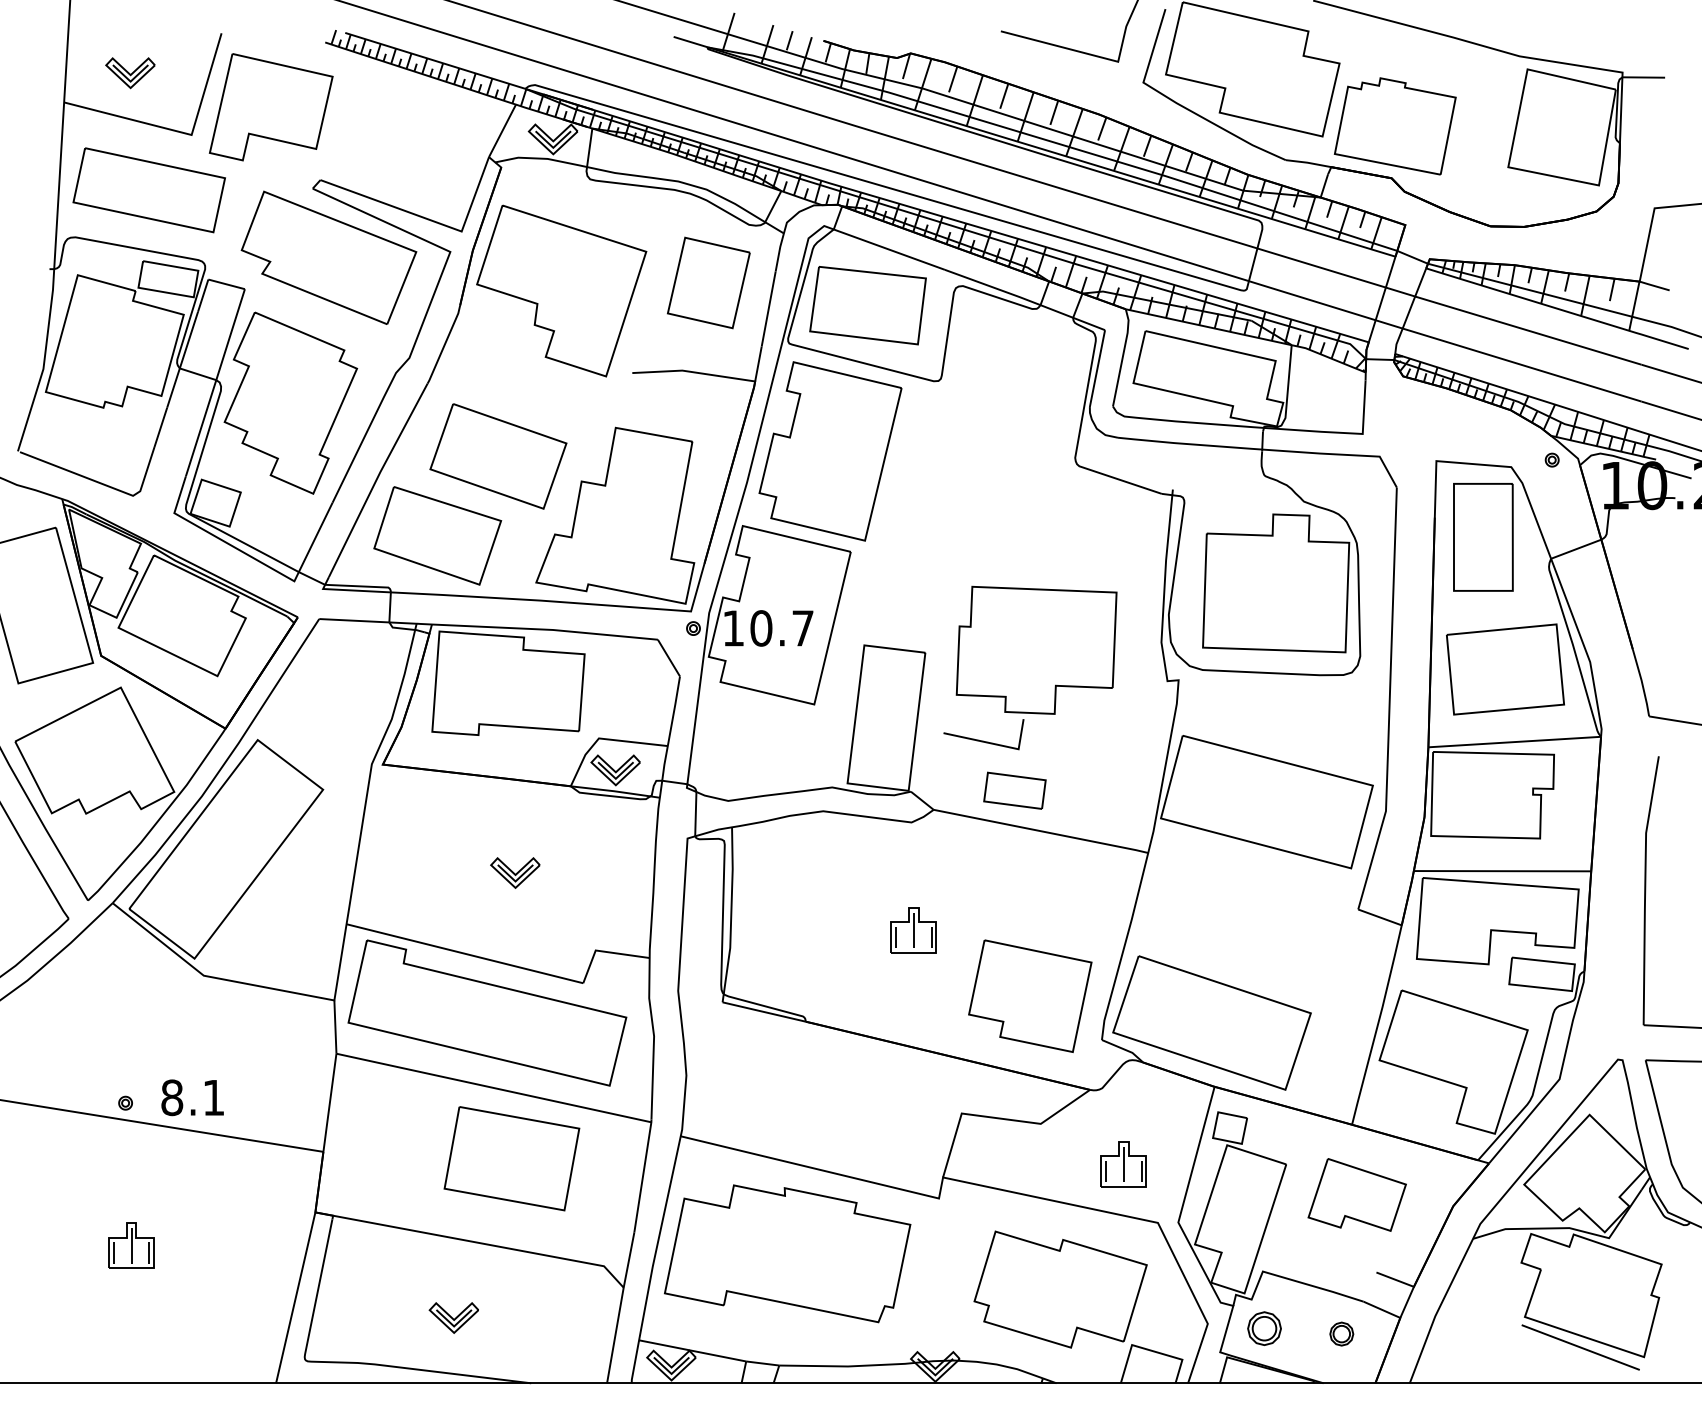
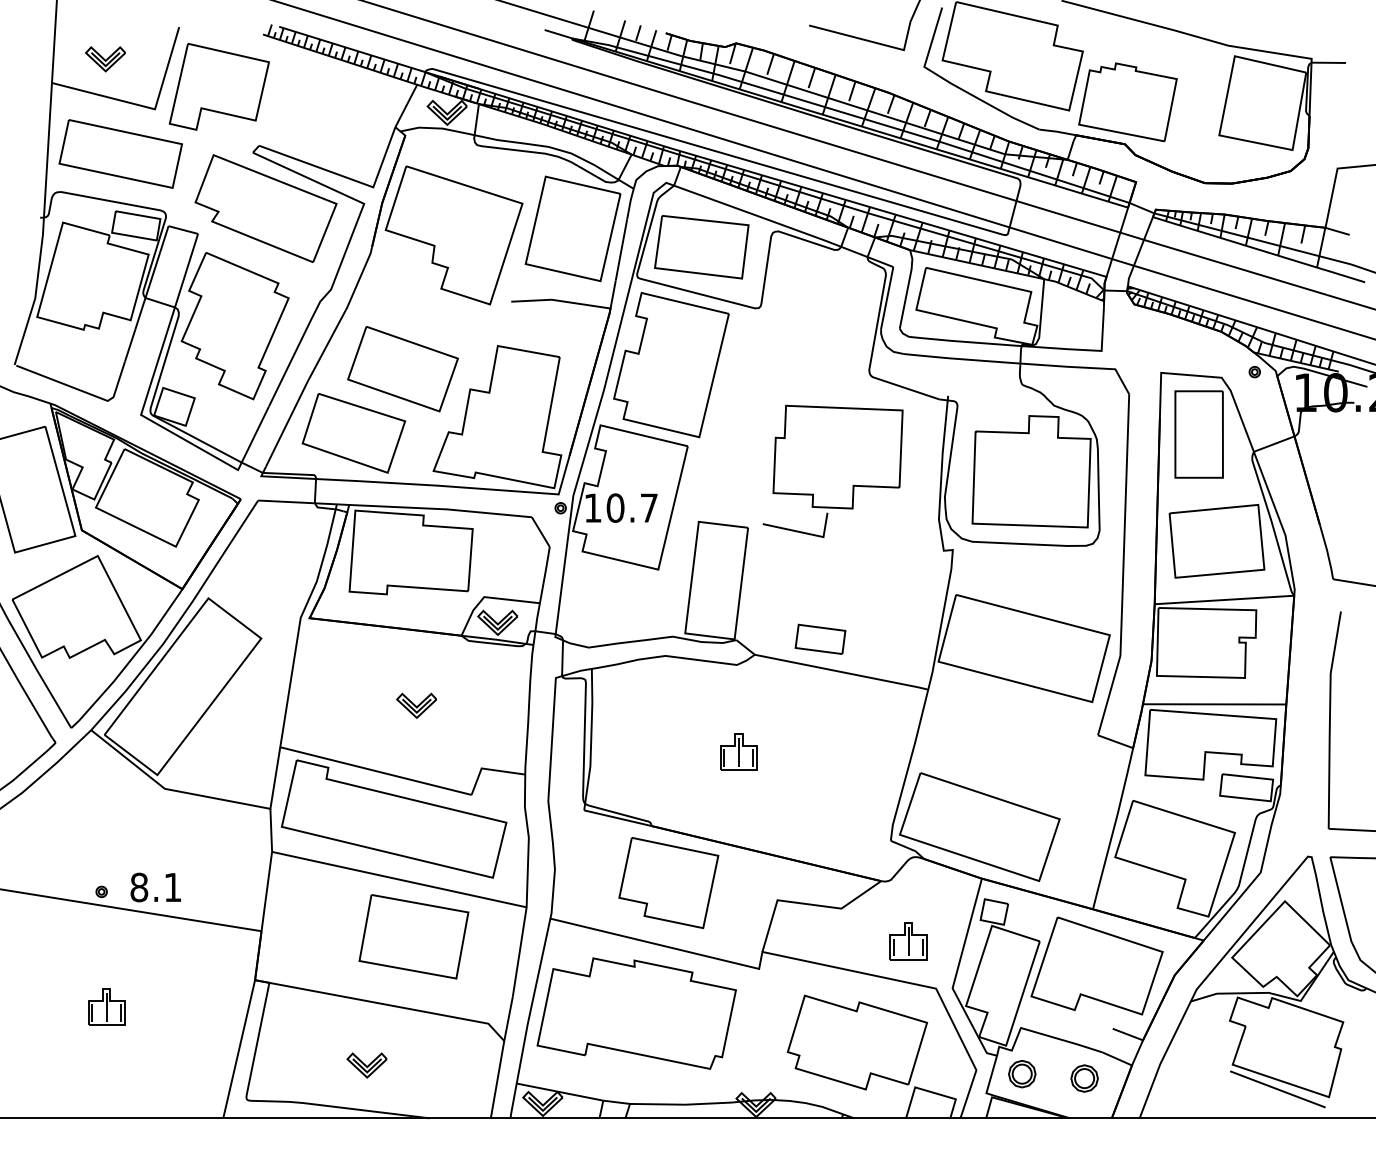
part: (708, 282) -> (572, 228), size x1.43
part: (1030, 667) -> (833, 471), moved
part: (1030, 995) -> (669, 882), moved
part: (1357, 1194) -> (1097, 965), size x1.67
part: (1341, 1333) -> (1084, 1078), size x1.43

